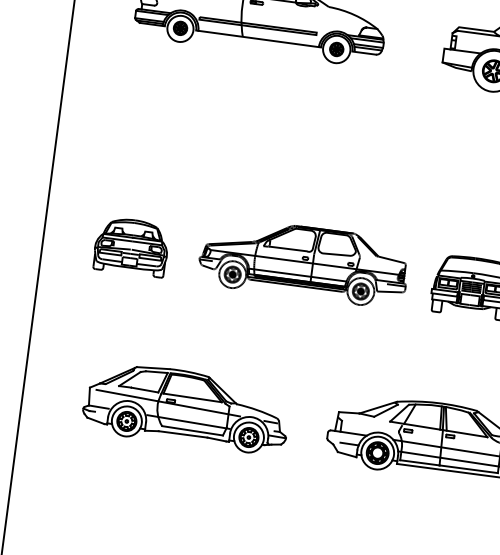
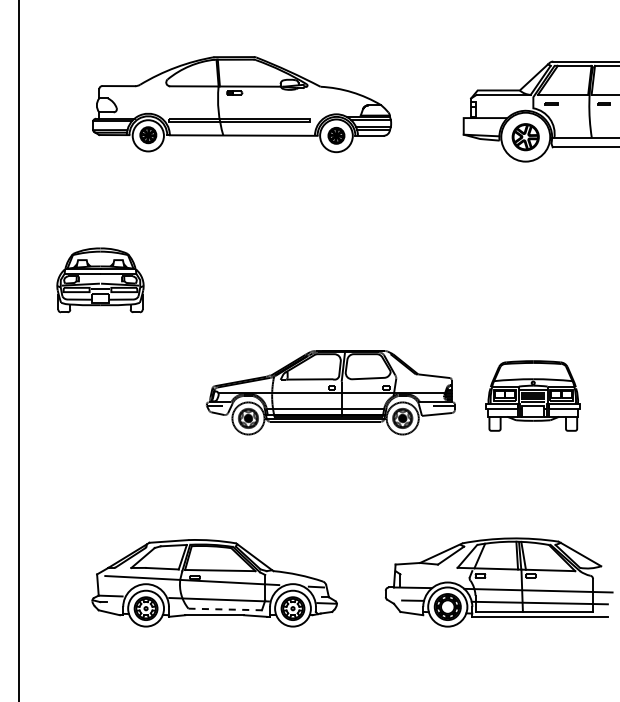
part: (131, 247) -> (100, 280), moved
line: (192, 430) -> (225, 609), solid -> dashed

